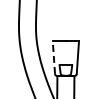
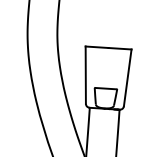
line: (53, 57) -> (85, 74), dashed -> solid

